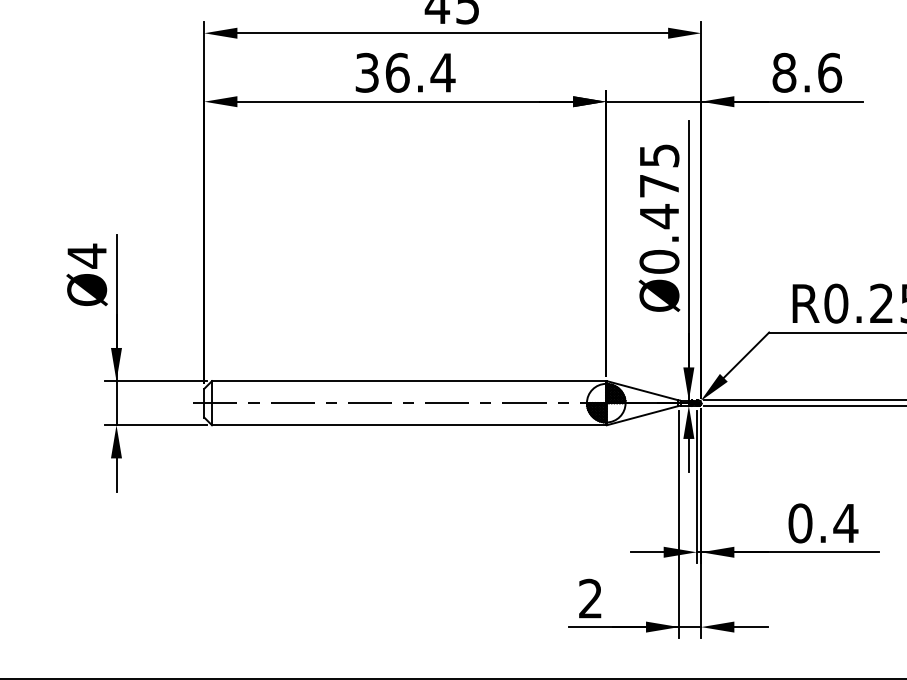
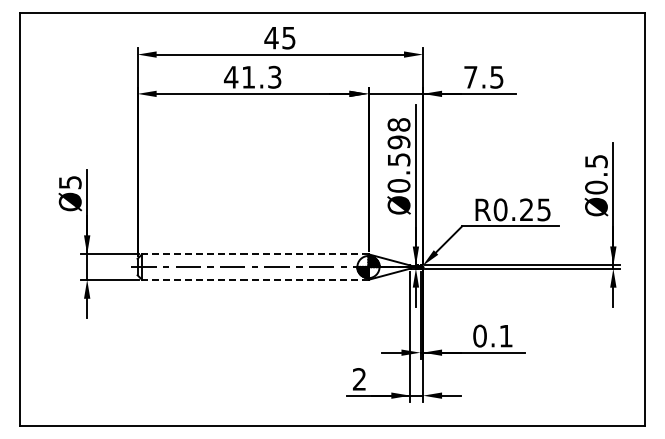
text: (404, 71) -> (252, 76), 36.4 -> 41.3
text: (806, 71) -> (483, 76), 8.6 -> 7.5
text: (658, 186) -> (398, 142), Ø0.475 -> Ø0.598
text: (87, 255) -> (70, 182), Ø4 -> Ø5
line: (407, 381) -> (254, 254), solid -> dashed
line: (407, 424) -> (254, 279), solid -> dashed
text: (844, 524) -> (505, 336), 0.4 -> 0.1

